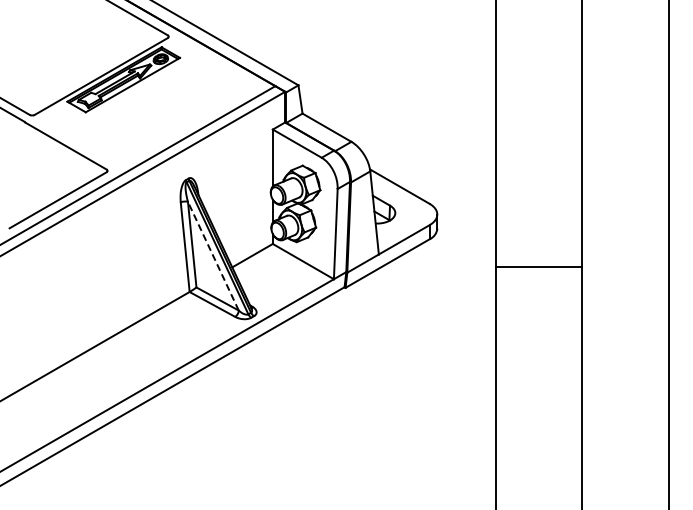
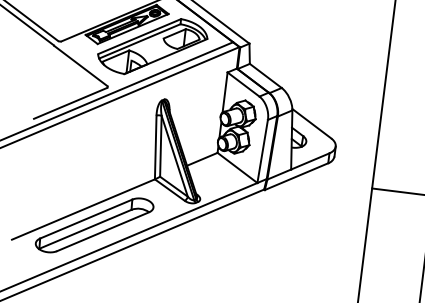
part: (163, 105) -> (152, 46), added
line: (213, 256) -> (174, 156), dashed -> solid
part: (113, 366) -> (94, 225), added

